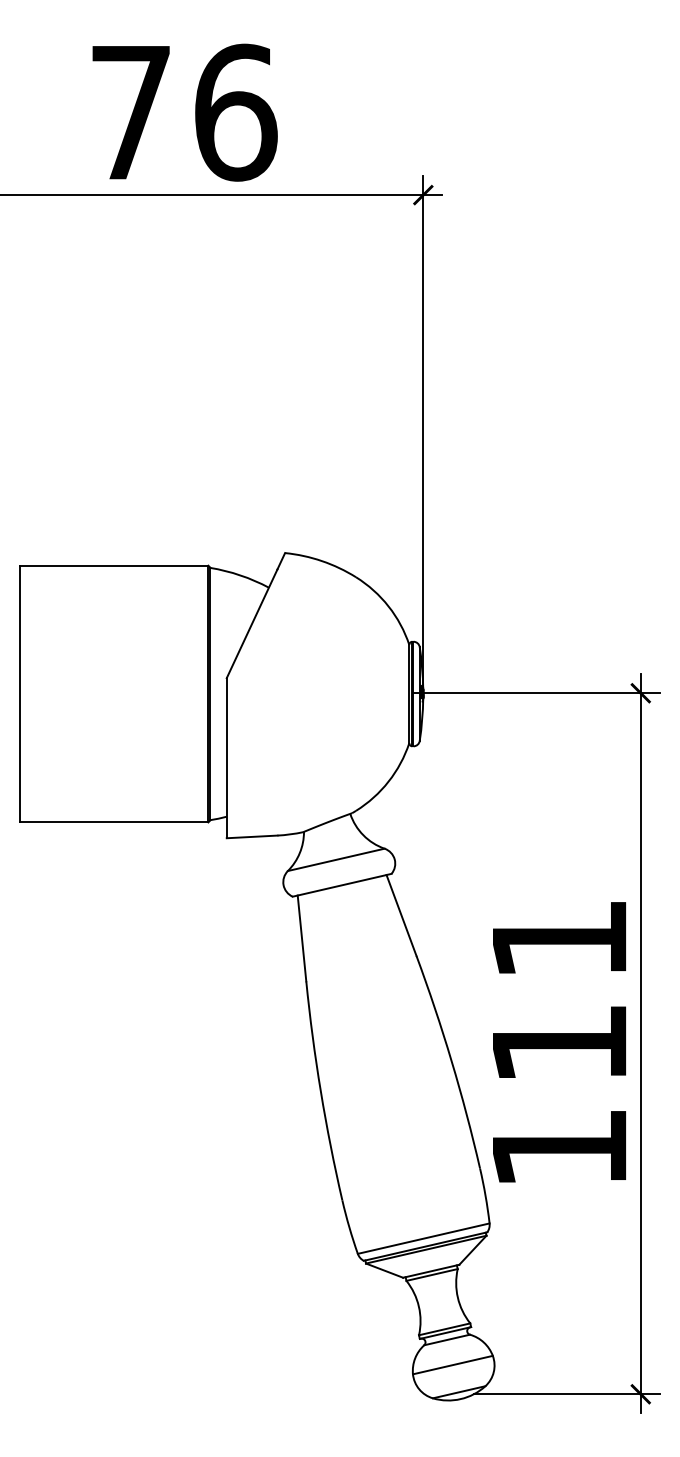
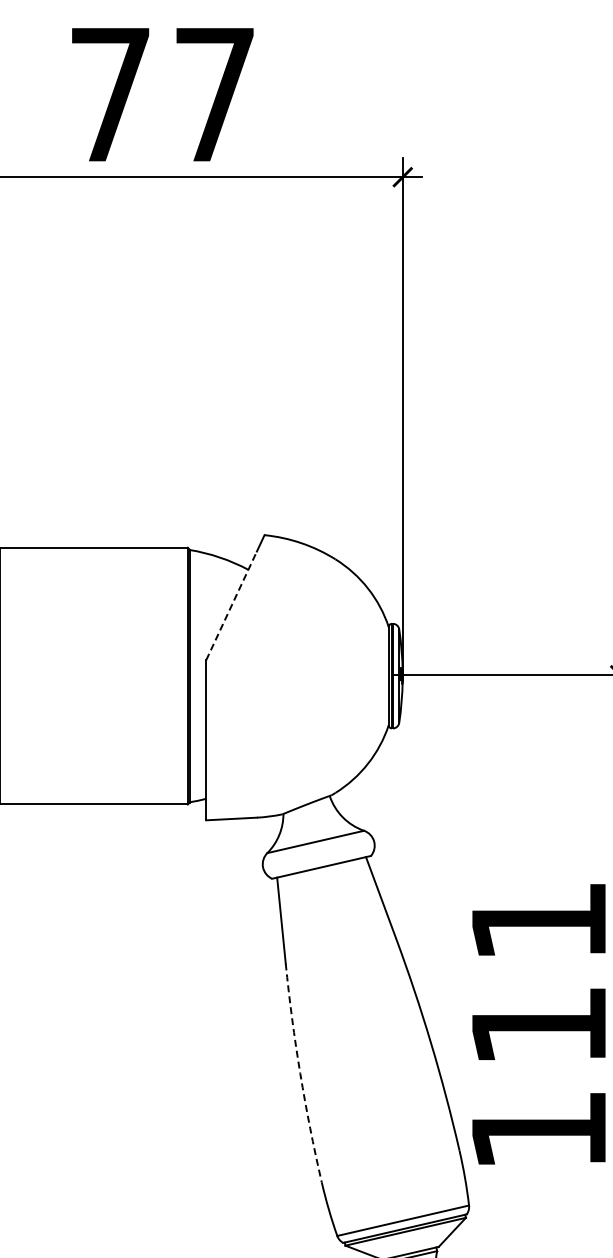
text: (236, 112) -> (215, 94), 76 -> 77
line: (252, 623) -> (231, 605), solid -> dashed
arc: (320, 1091) -> (299, 1073), solid -> dashed

